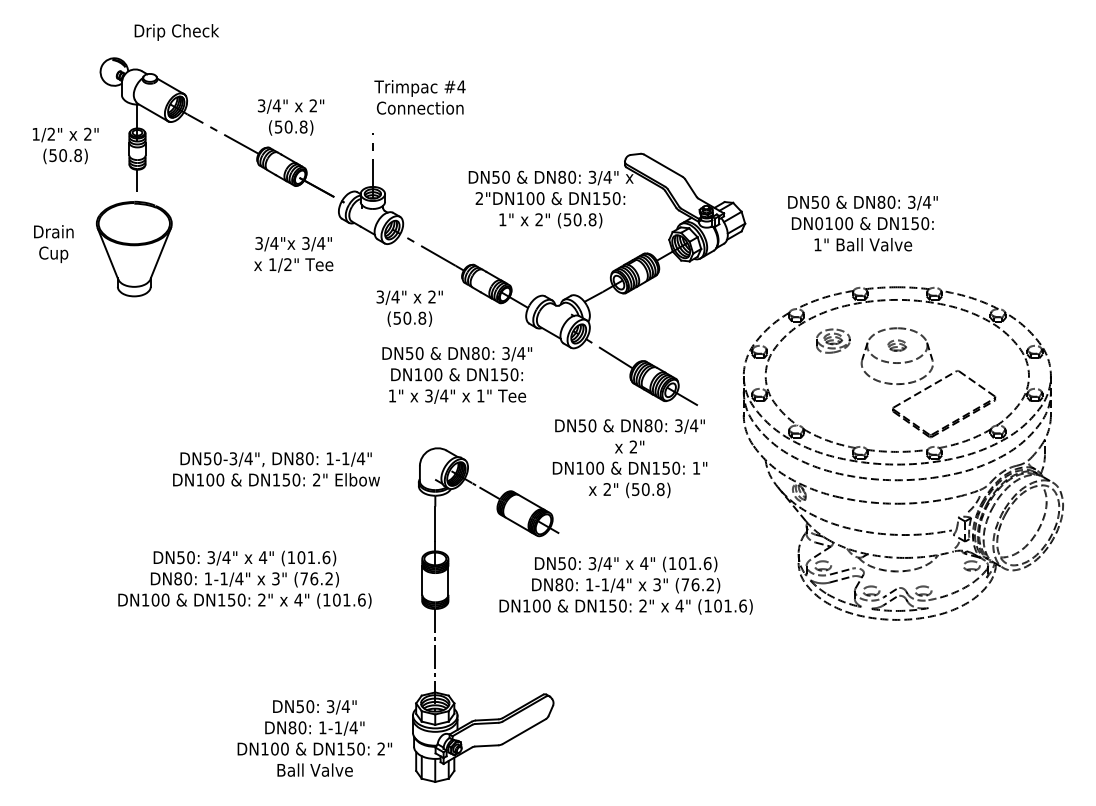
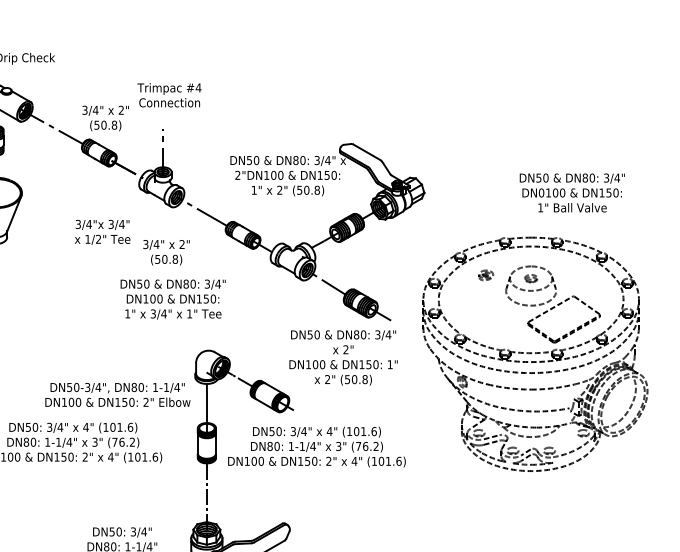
text: (419, 97) -> (169, 95), moved
text: (862, 223) -> (571, 192), moved
text: (293, 254) -> (102, 232), moved
text: (409, 308) -> (166, 252), moved
part: (833, 340) -> (486, 275), size x0.6
text: (457, 375) -> (173, 299), moved
text: (276, 469) -> (117, 395), moved
text: (625, 585) -> (316, 446), moved

